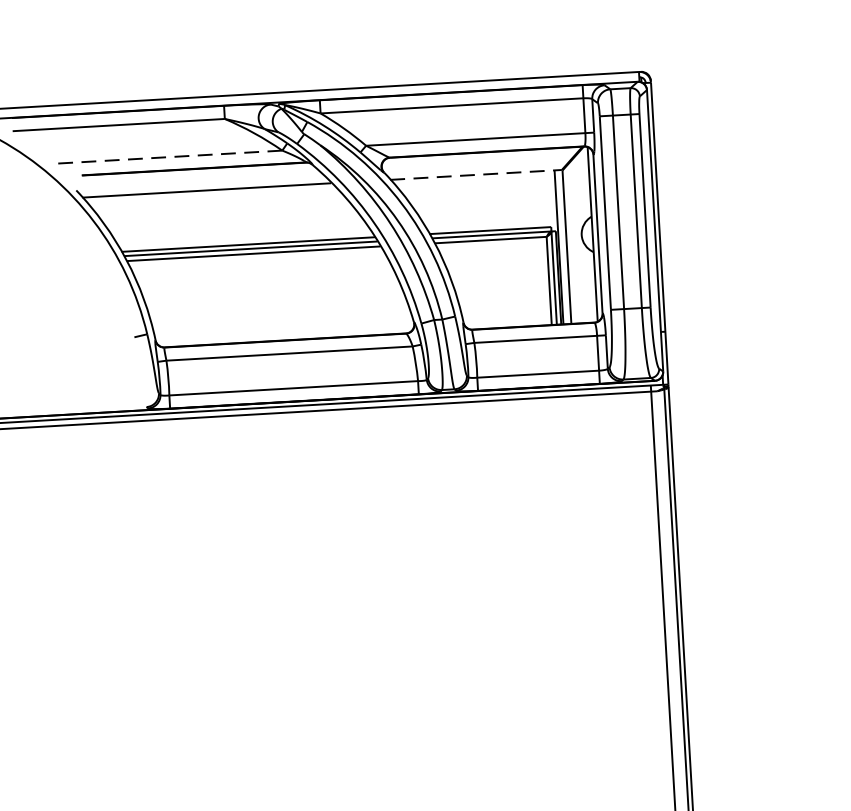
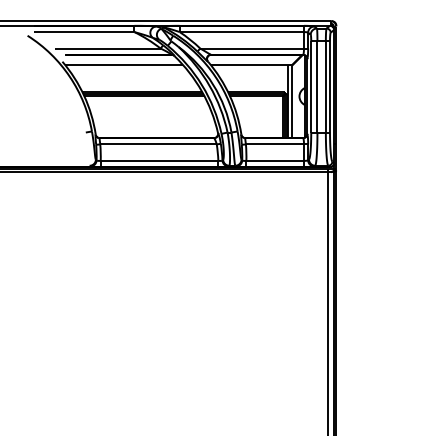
line: (169, 156) -> (107, 48), dashed -> solid
line: (476, 175) -> (251, 65), dashed -> solid

